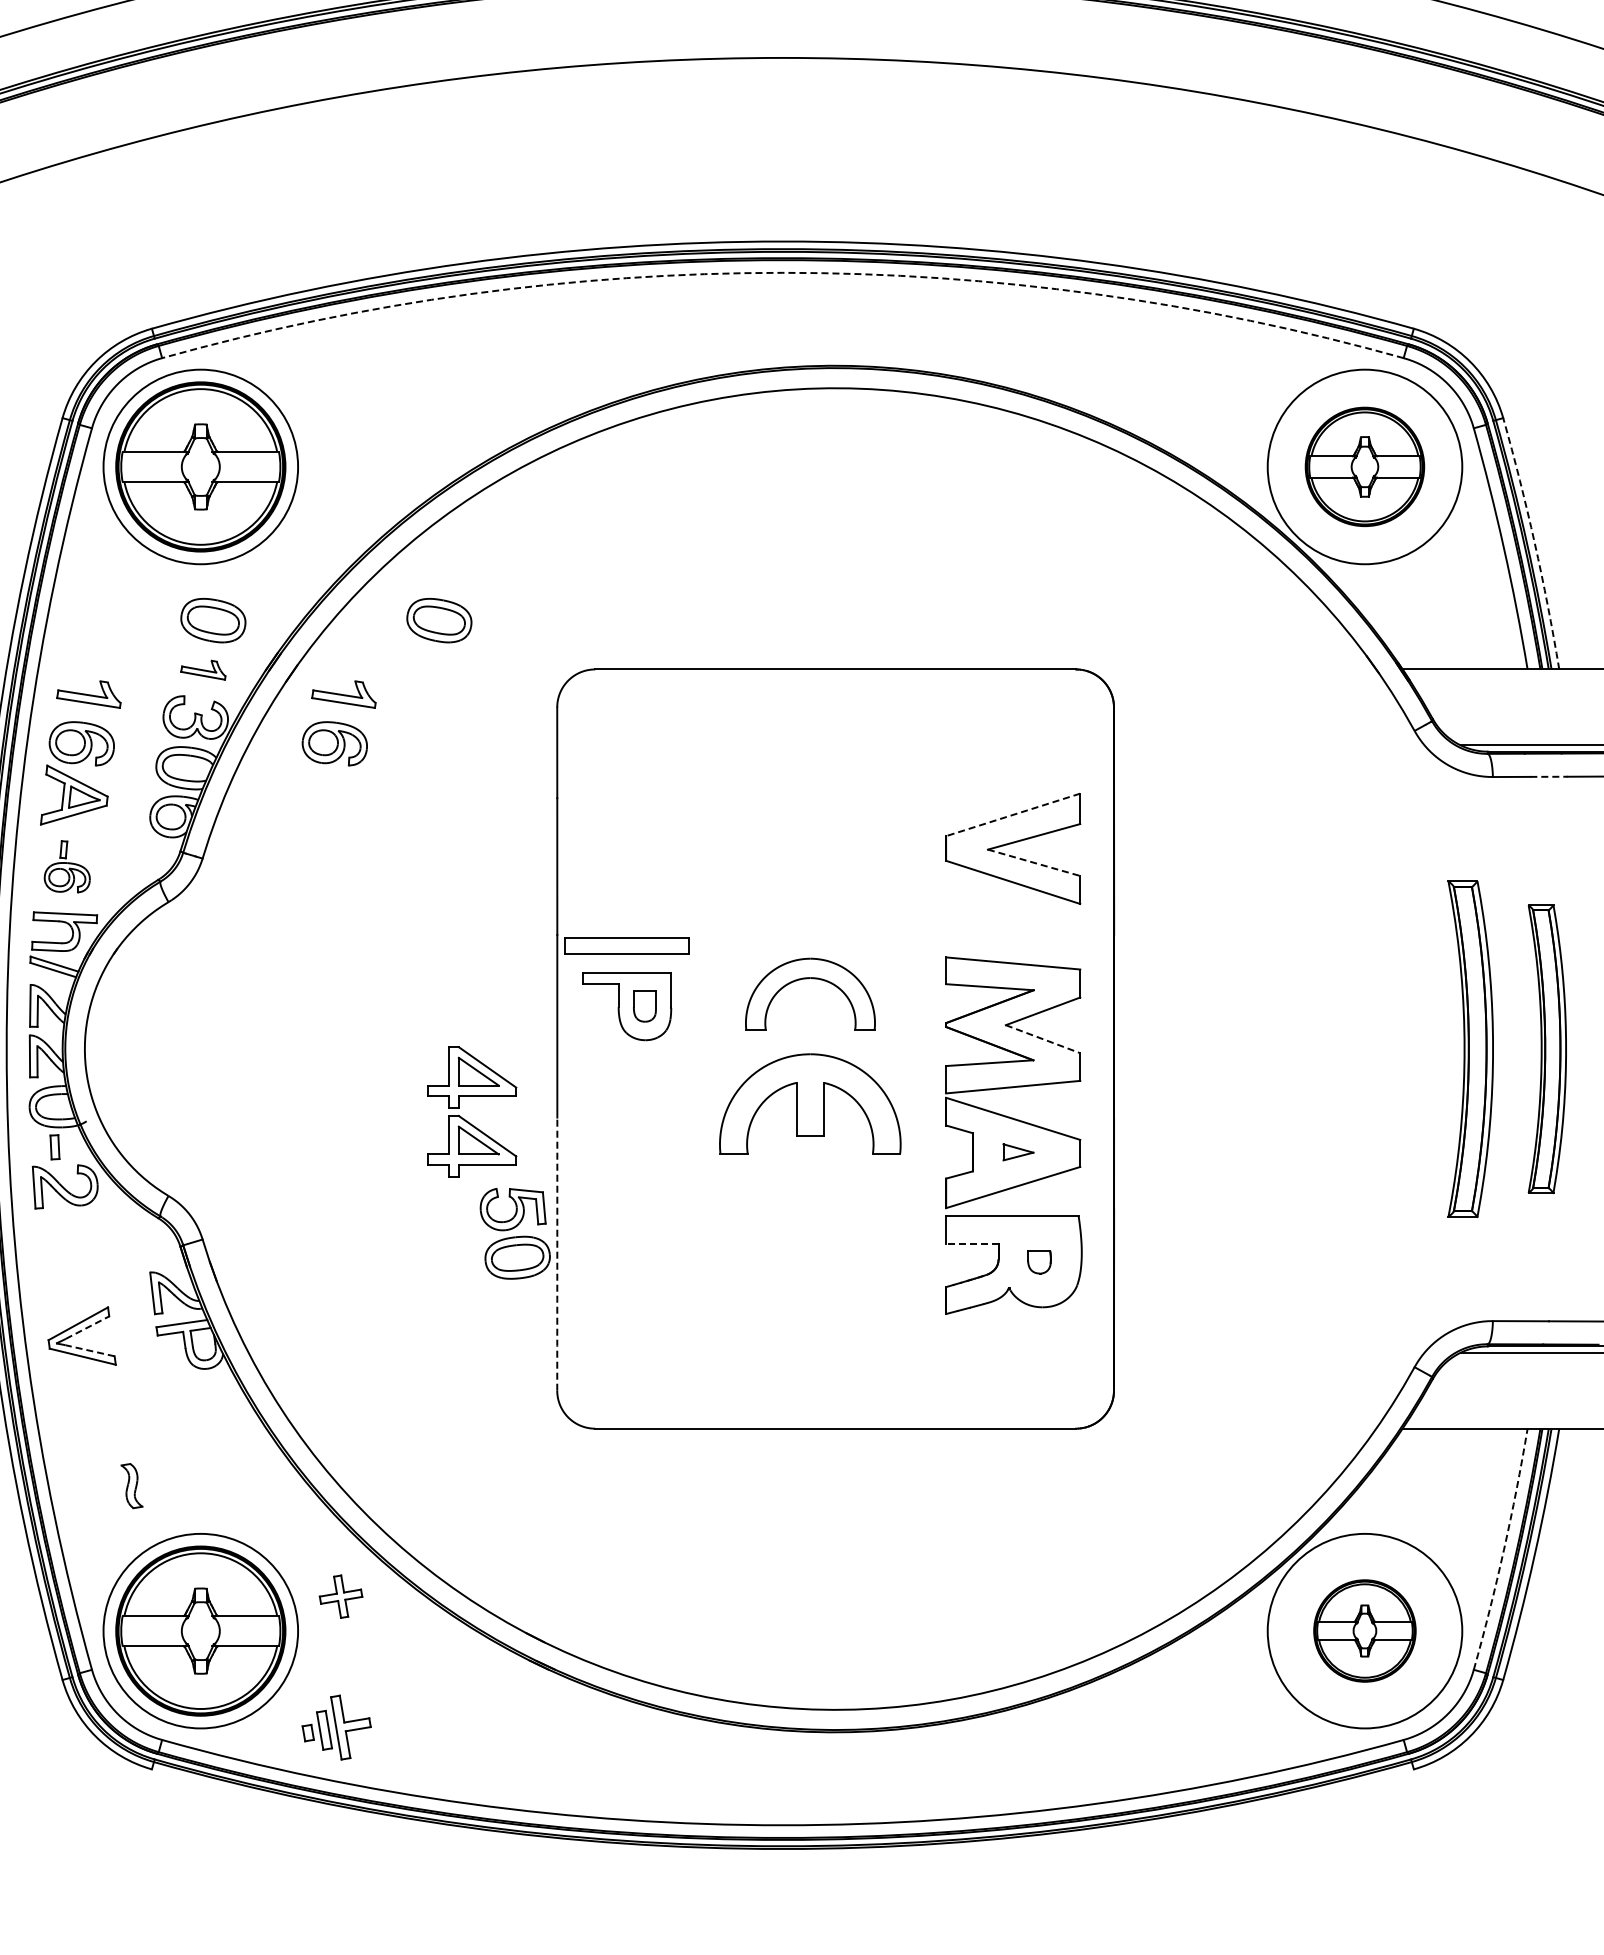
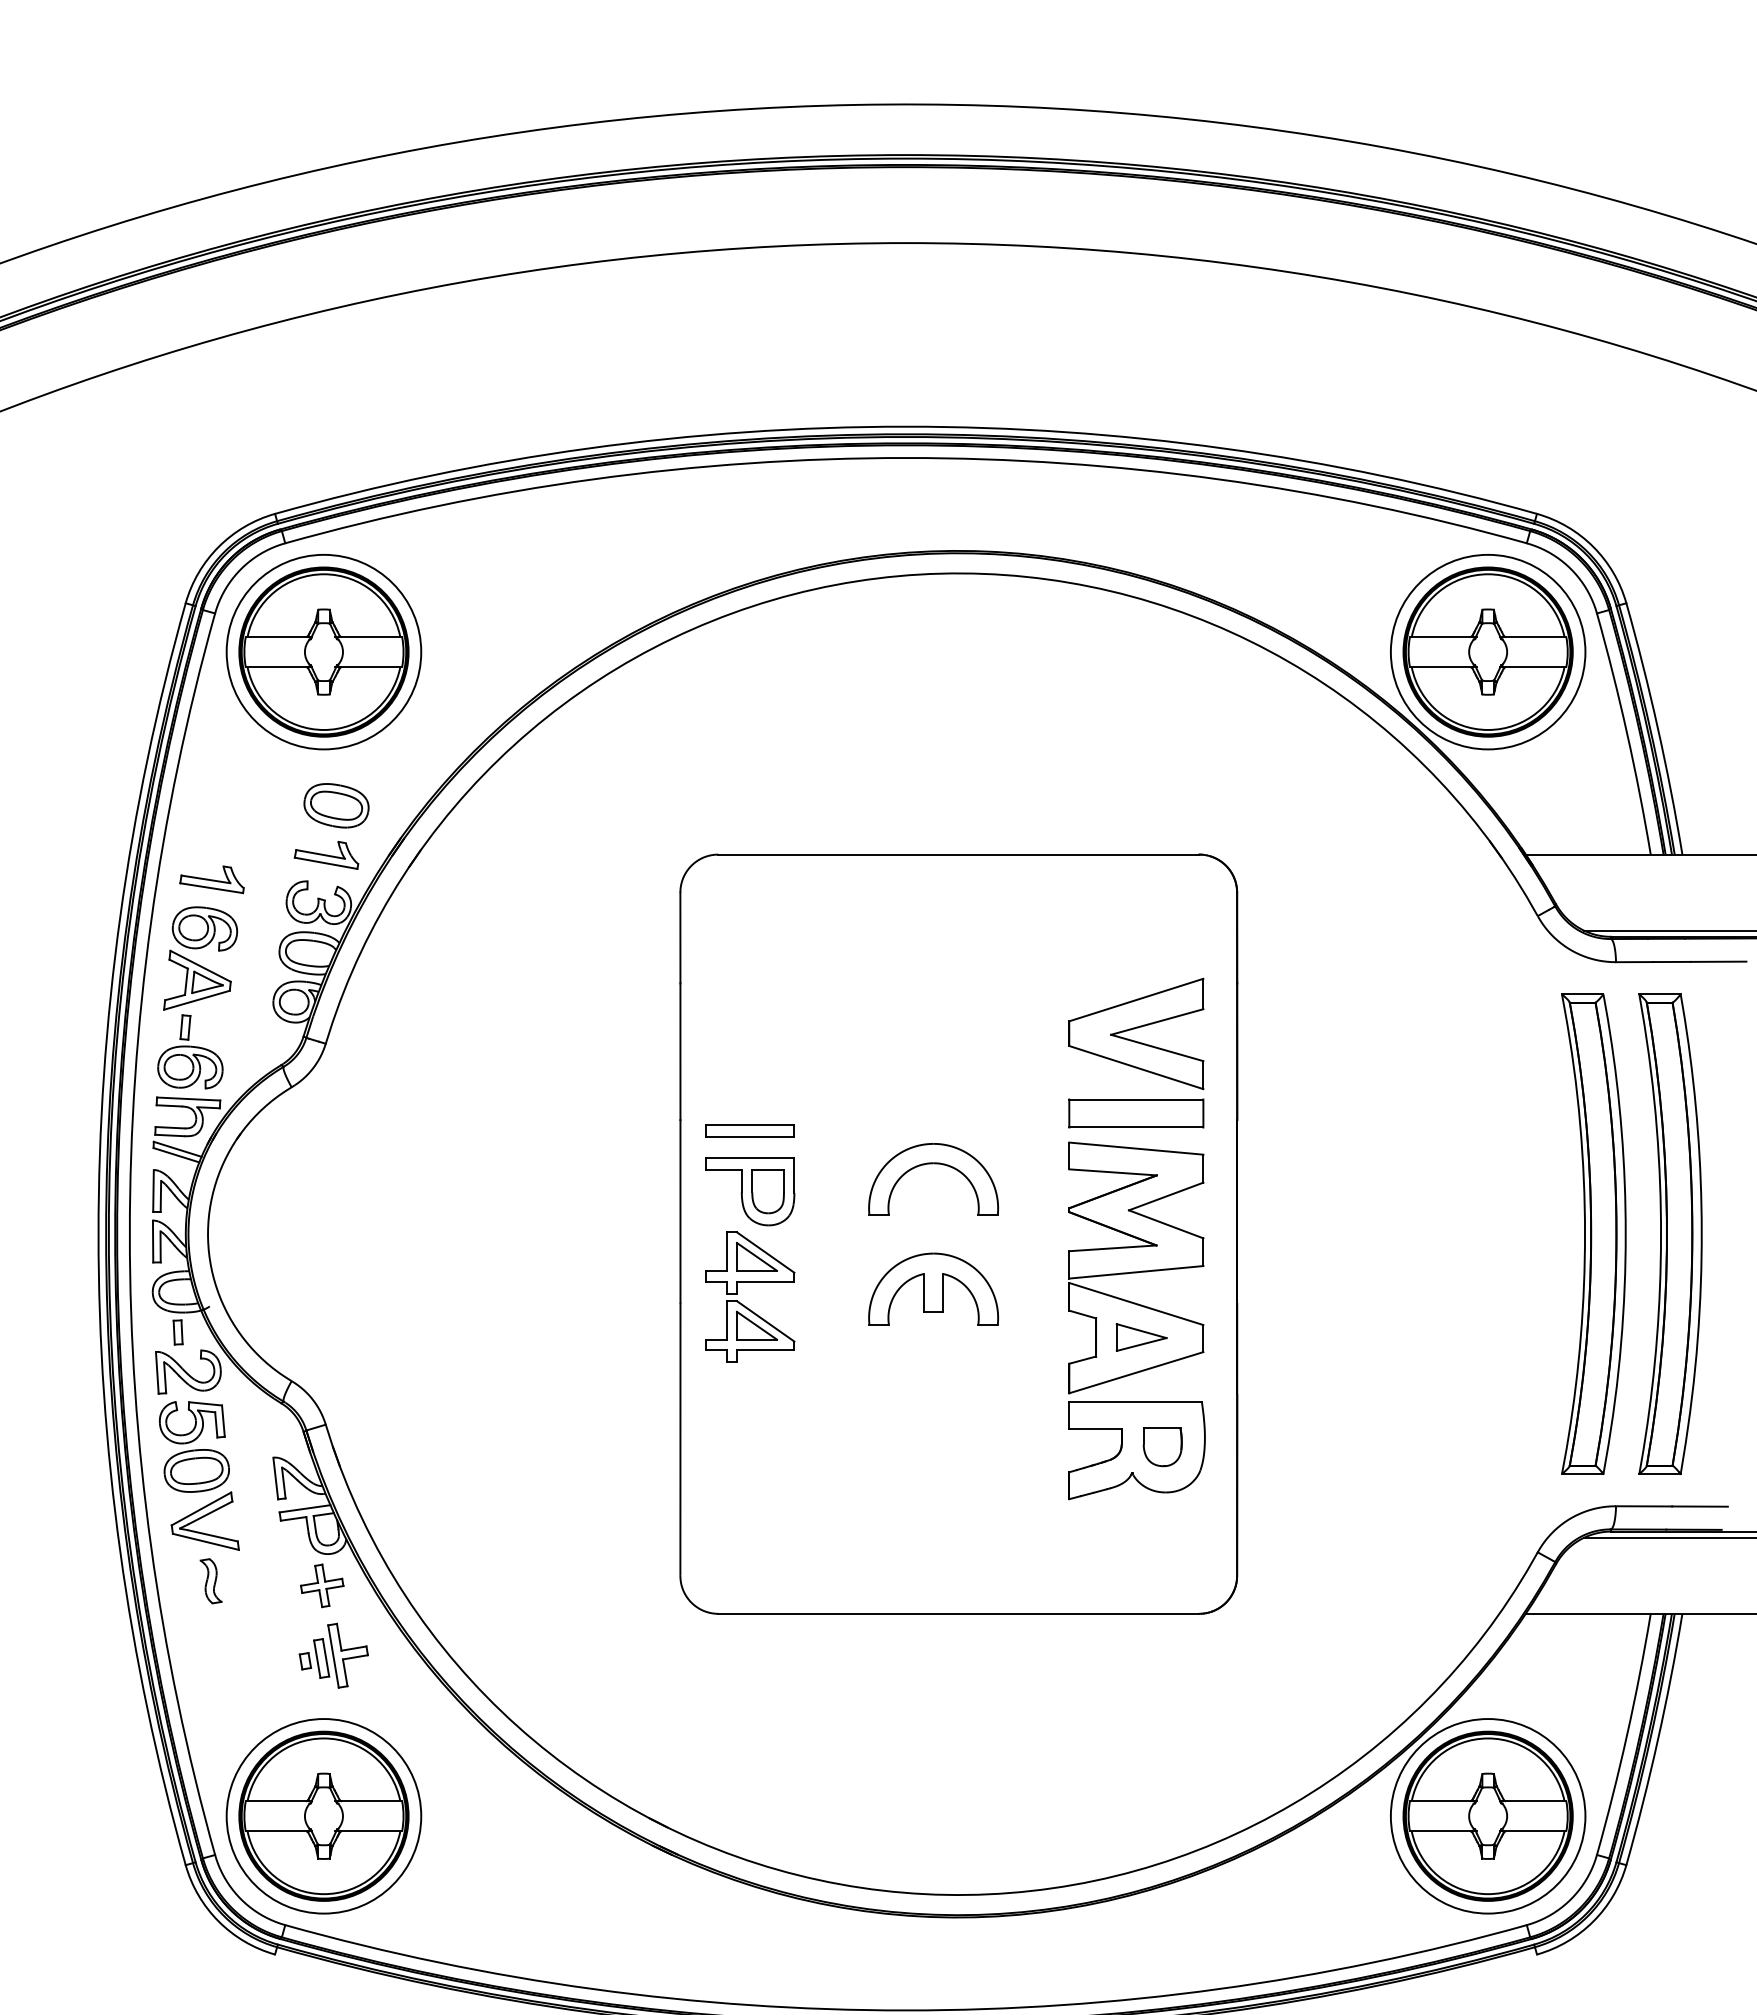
arc: (783, 273) -> (906, 458), dashed -> solid
part: (1364, 466) -> (1487, 651), size x1.43
arc: (1534, 543) -> (1657, 728), dashed -> solid
part: (439, 620) -> (562, 805), removed
part: (203, 670) -> (326, 855), size x1.43
part: (343, 694) -> (466, 879), removed
part: (334, 743) -> (457, 928), removed
line: (1549, 776) -> (1672, 961), dashed -> solid
line: (1012, 815) -> (1135, 1000), dashed -> solid
line: (1034, 862) -> (1157, 1047), dashed -> solid
part: (67, 866) -> (190, 1051), size x1.43
part: (1013, 928) -> (1136, 1113), added
part: (626, 945) -> (749, 1130), size x0.71
part: (644, 1006) -> (767, 1191), size x1.43
line: (1043, 1039) -> (1166, 1224), dashed -> solid
part: (1470, 1049) -> (1593, 1234), size x1.43
part: (1547, 1049) -> (1670, 1234), size x1.67
part: (810, 1103) -> (933, 1288), size x0.71
part: (464, 1118) -> (742, 1303), moved
part: (1018, 1152) -> (1141, 1337), size x1.67
part: (515, 1233) -> (194, 1446), moved
line: (972, 1244) -> (1095, 1429), dashed -> solid
line: (557, 1255) -> (680, 1440), dashed -> solid
part: (1039, 1262) -> (1162, 1447), size x1.67
line: (88, 1327) -> (211, 1512), dashed -> solid
line: (89, 1350) -> (212, 1535), dashed -> solid
part: (131, 1486) -> (210, 1581), moved
arc: (1504, 1550) -> (1627, 1735), dashed -> solid
part: (341, 1596) -> (322, 1585), moved
part: (1364, 1630) -> (1487, 1815), size x1.67
part: (336, 1727) -> (333, 1655), moved

